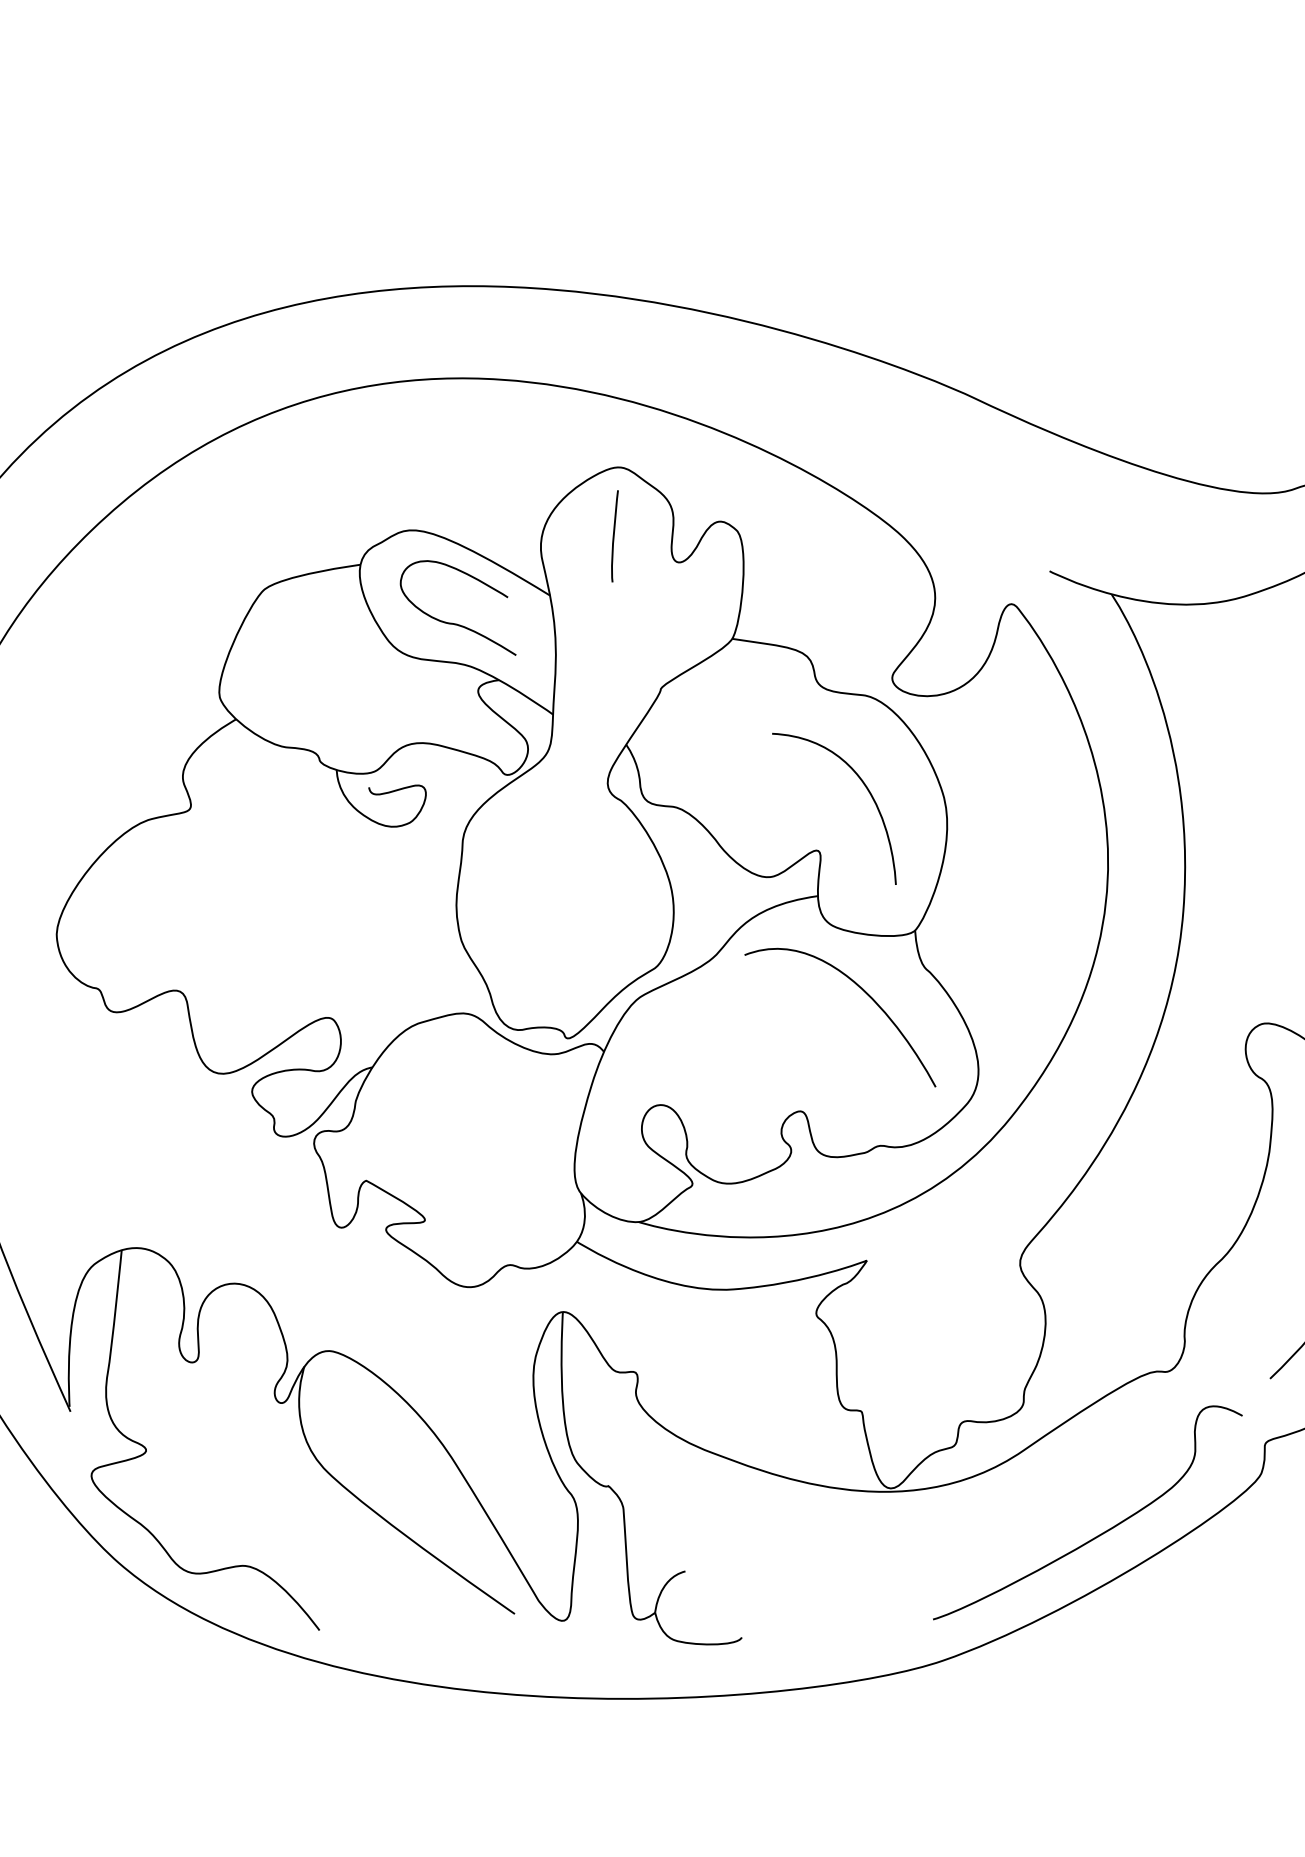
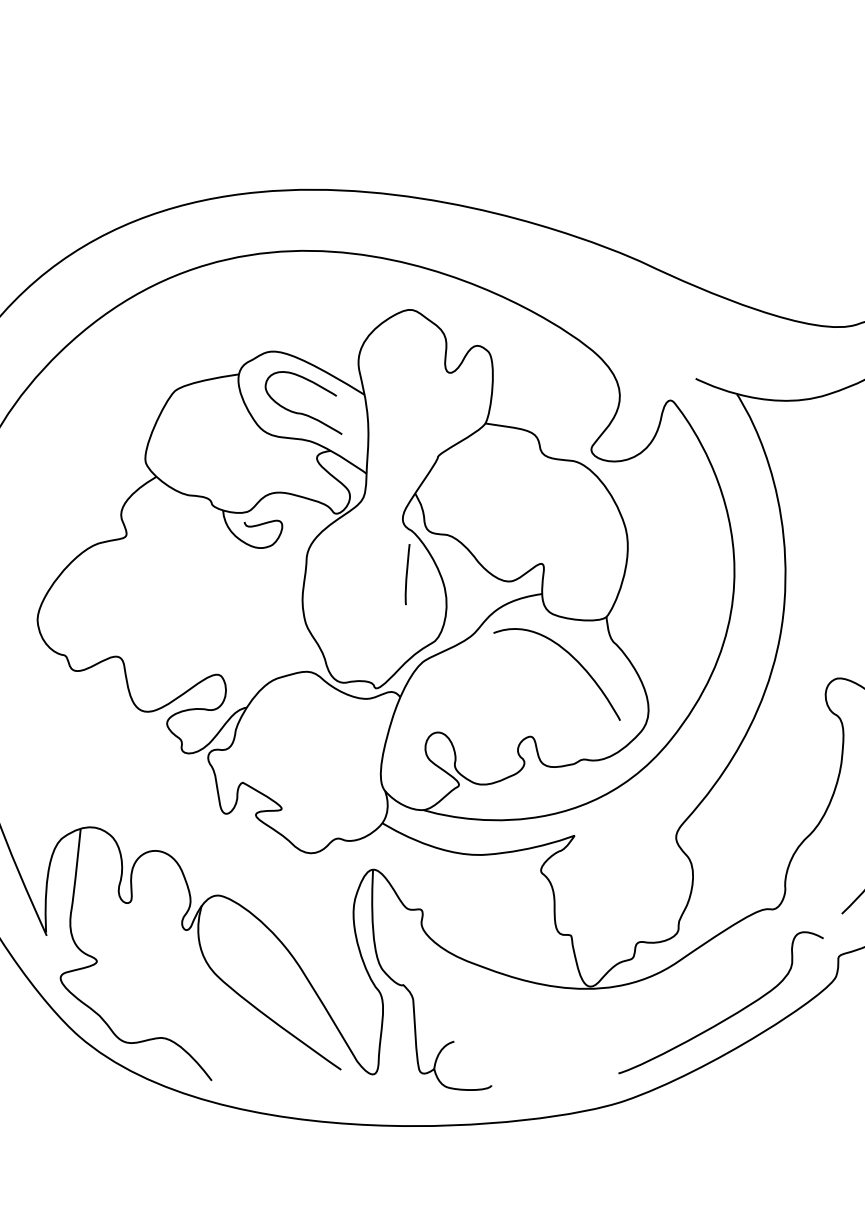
line: (614, 536) -> (407, 574), moved
curve: (863, 786) -> (572, 521), removed

